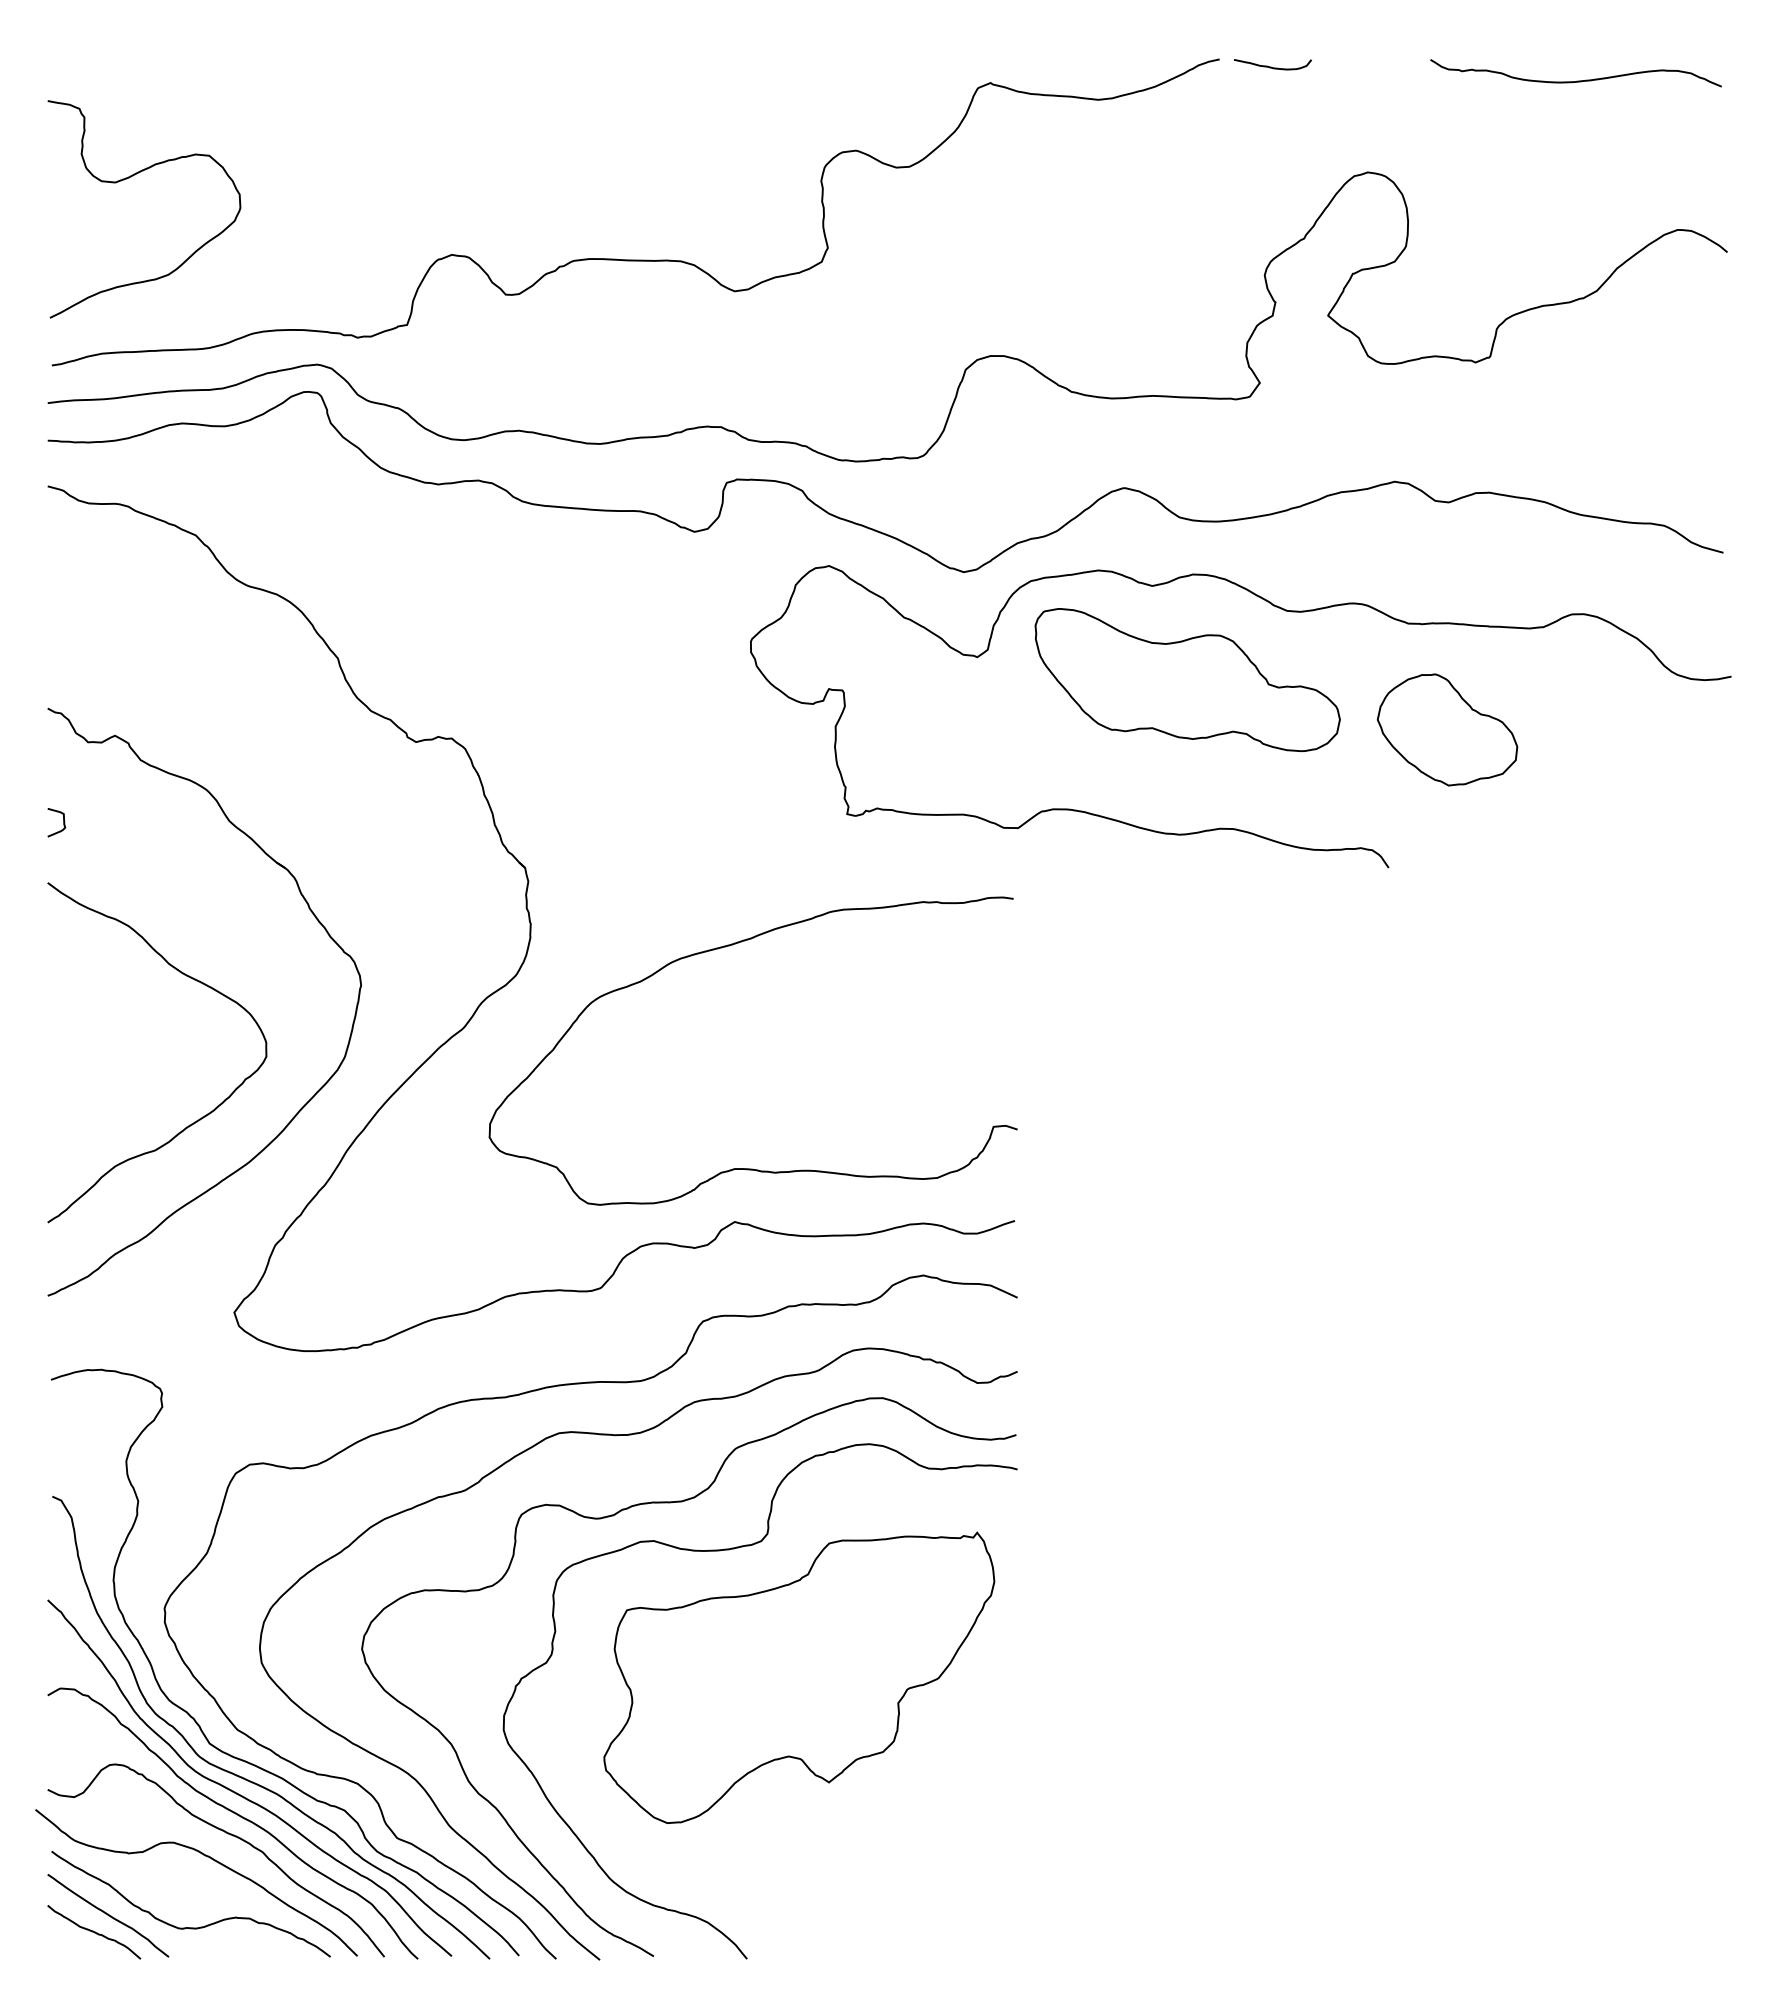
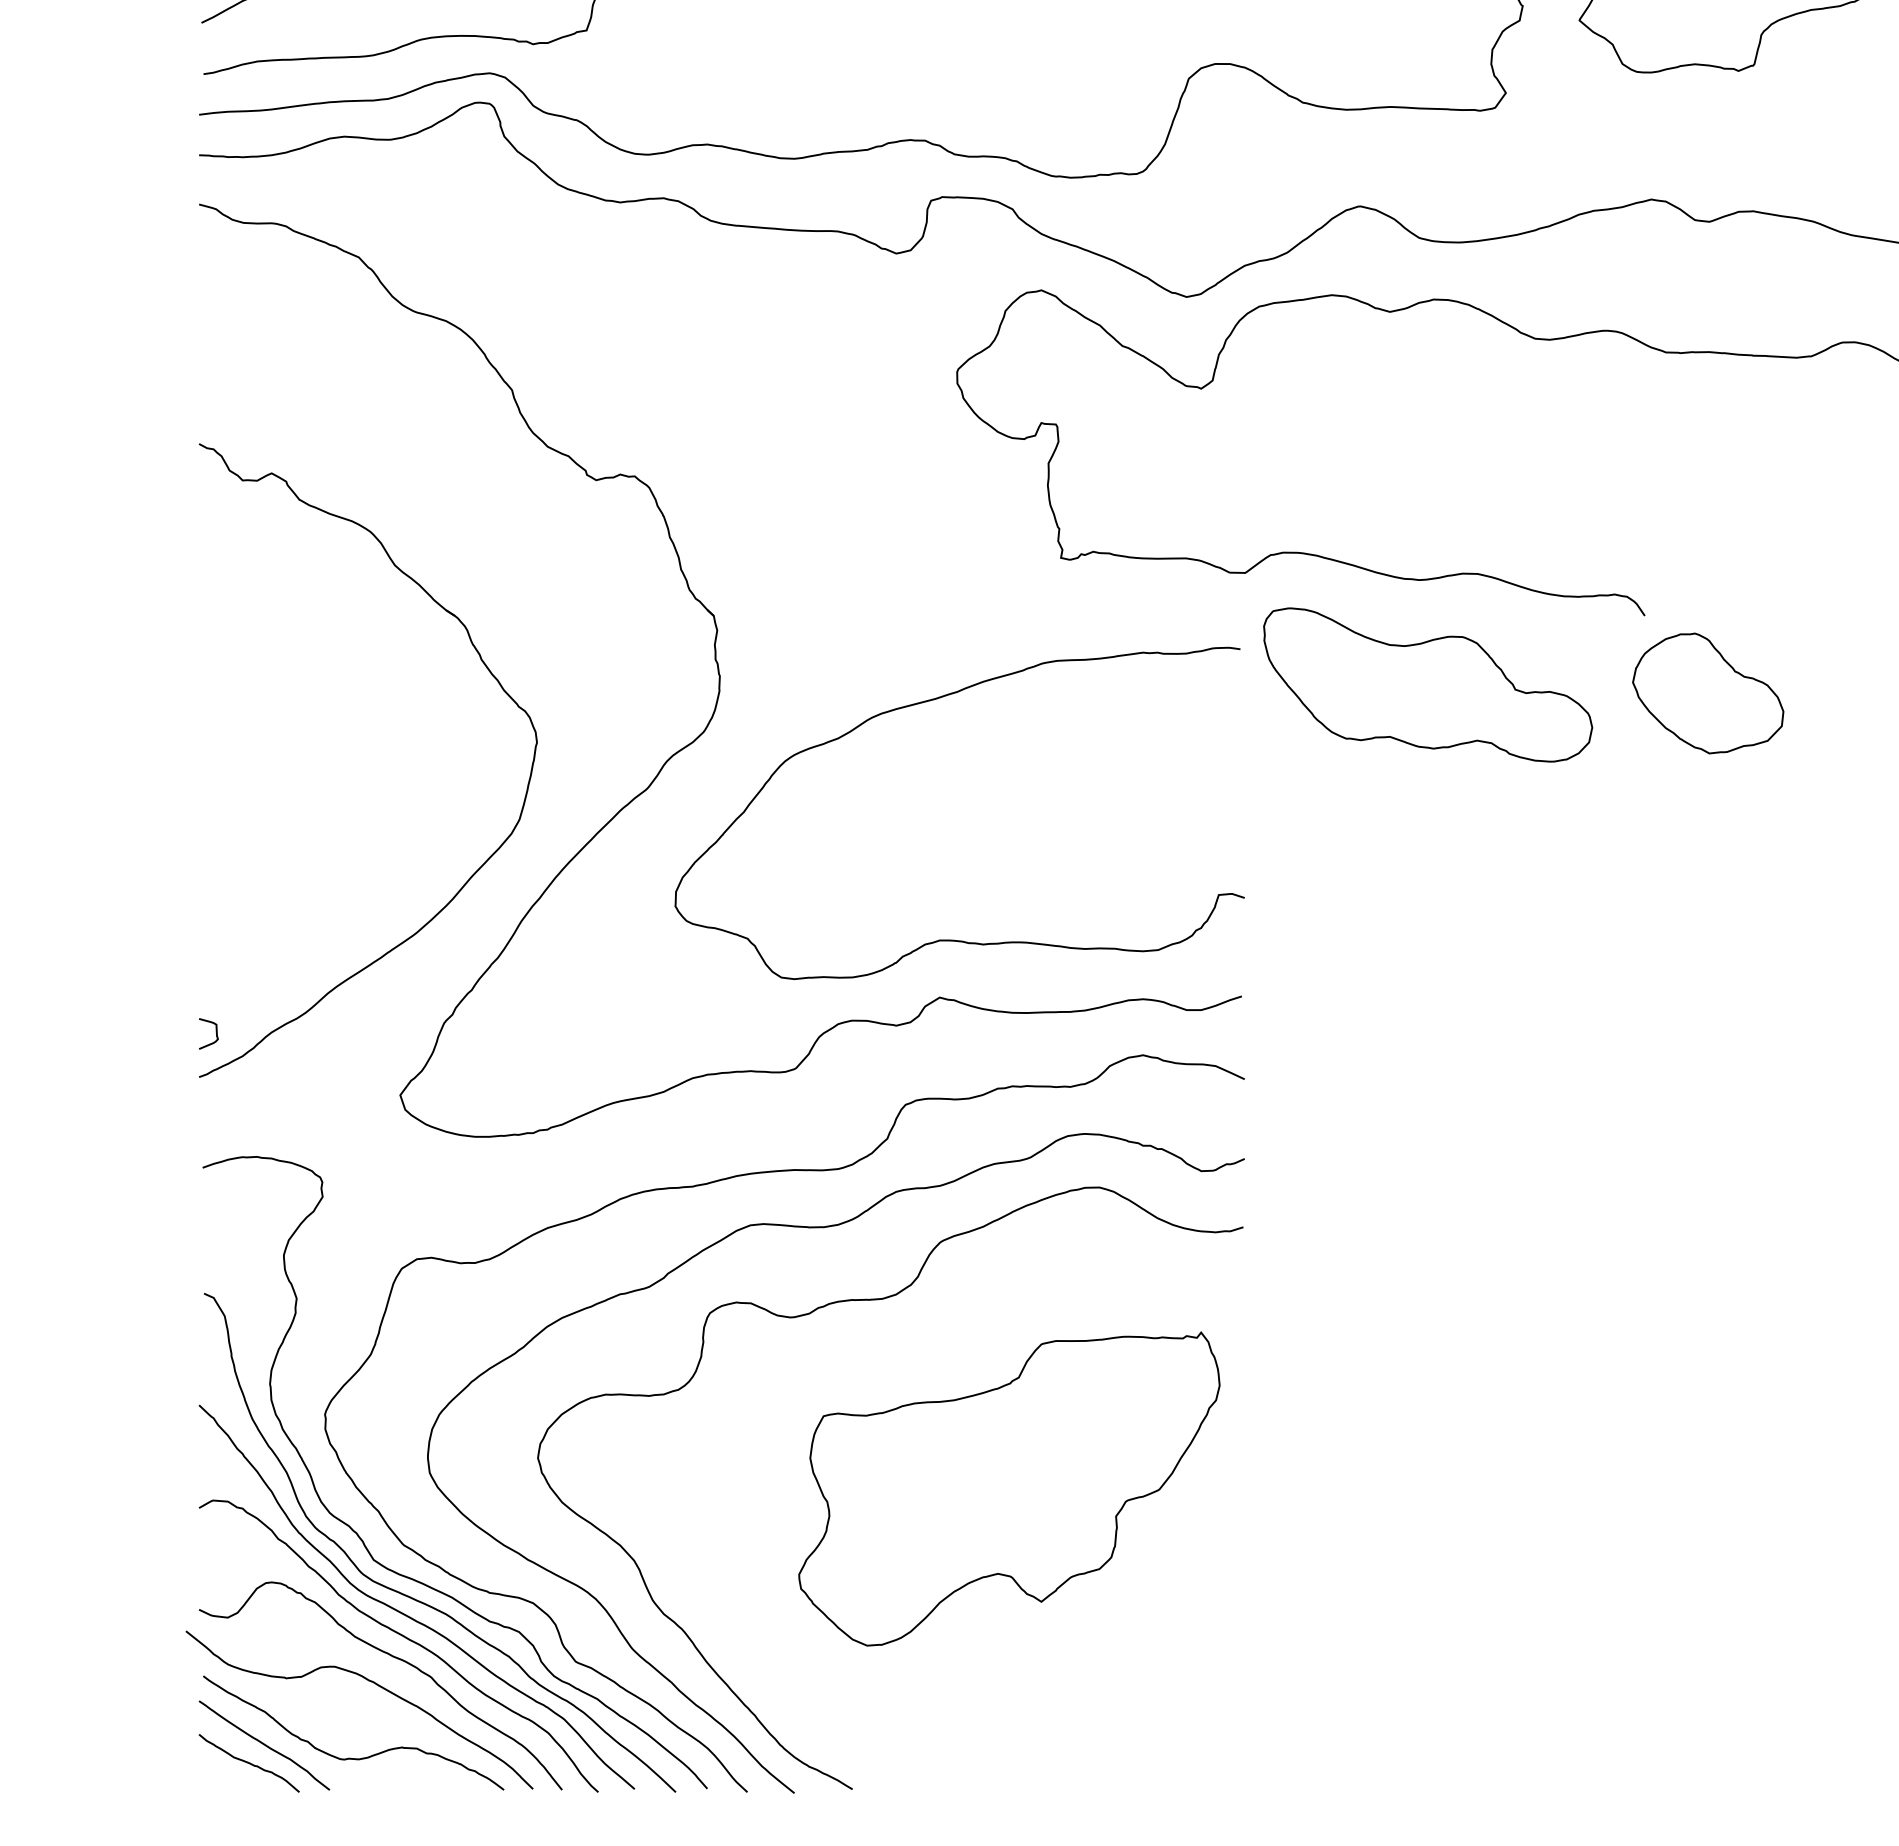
part: (1187, 680) -> (1427, 685), moved
part: (1447, 729) -> (1708, 693), moved
curve: (63, 822) -> (216, 1033), moved
curve: (199, 1118) -> (362, 886), removed
curve: (729, 1550) -> (934, 1351), removed

